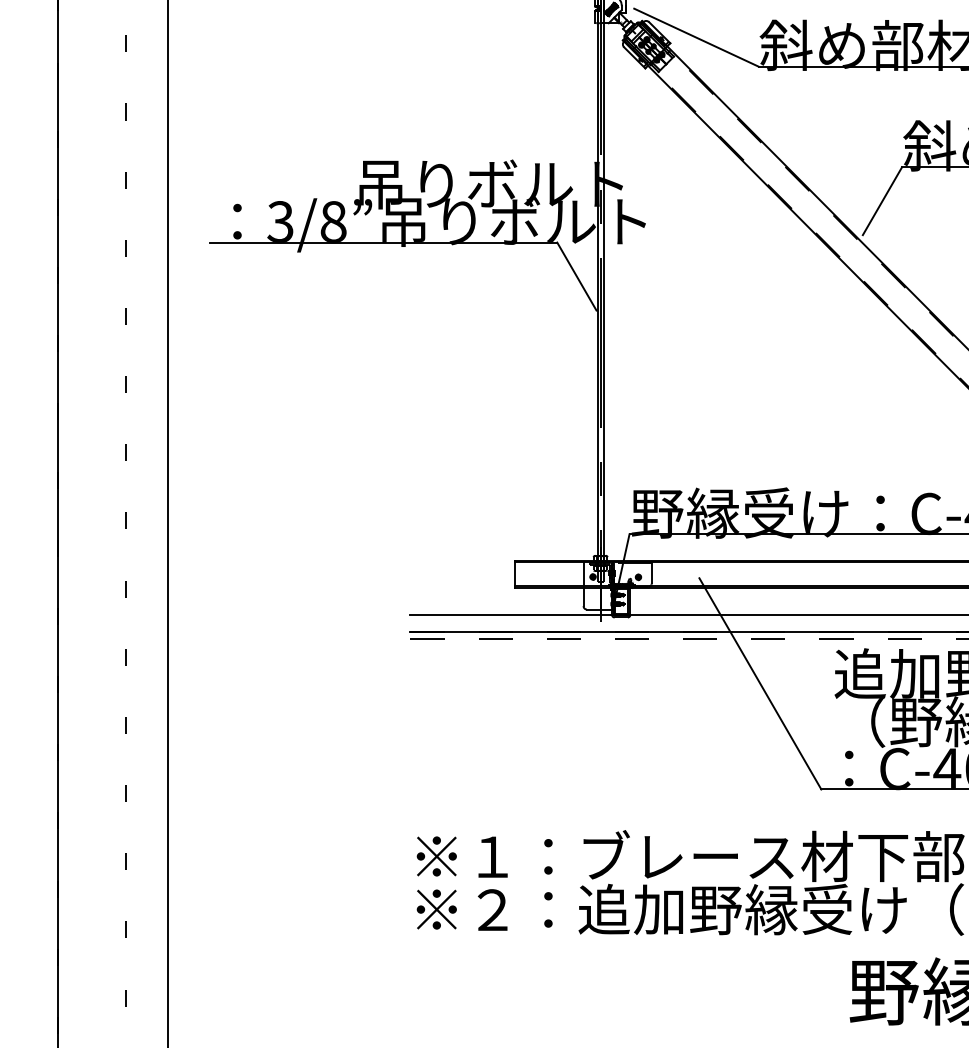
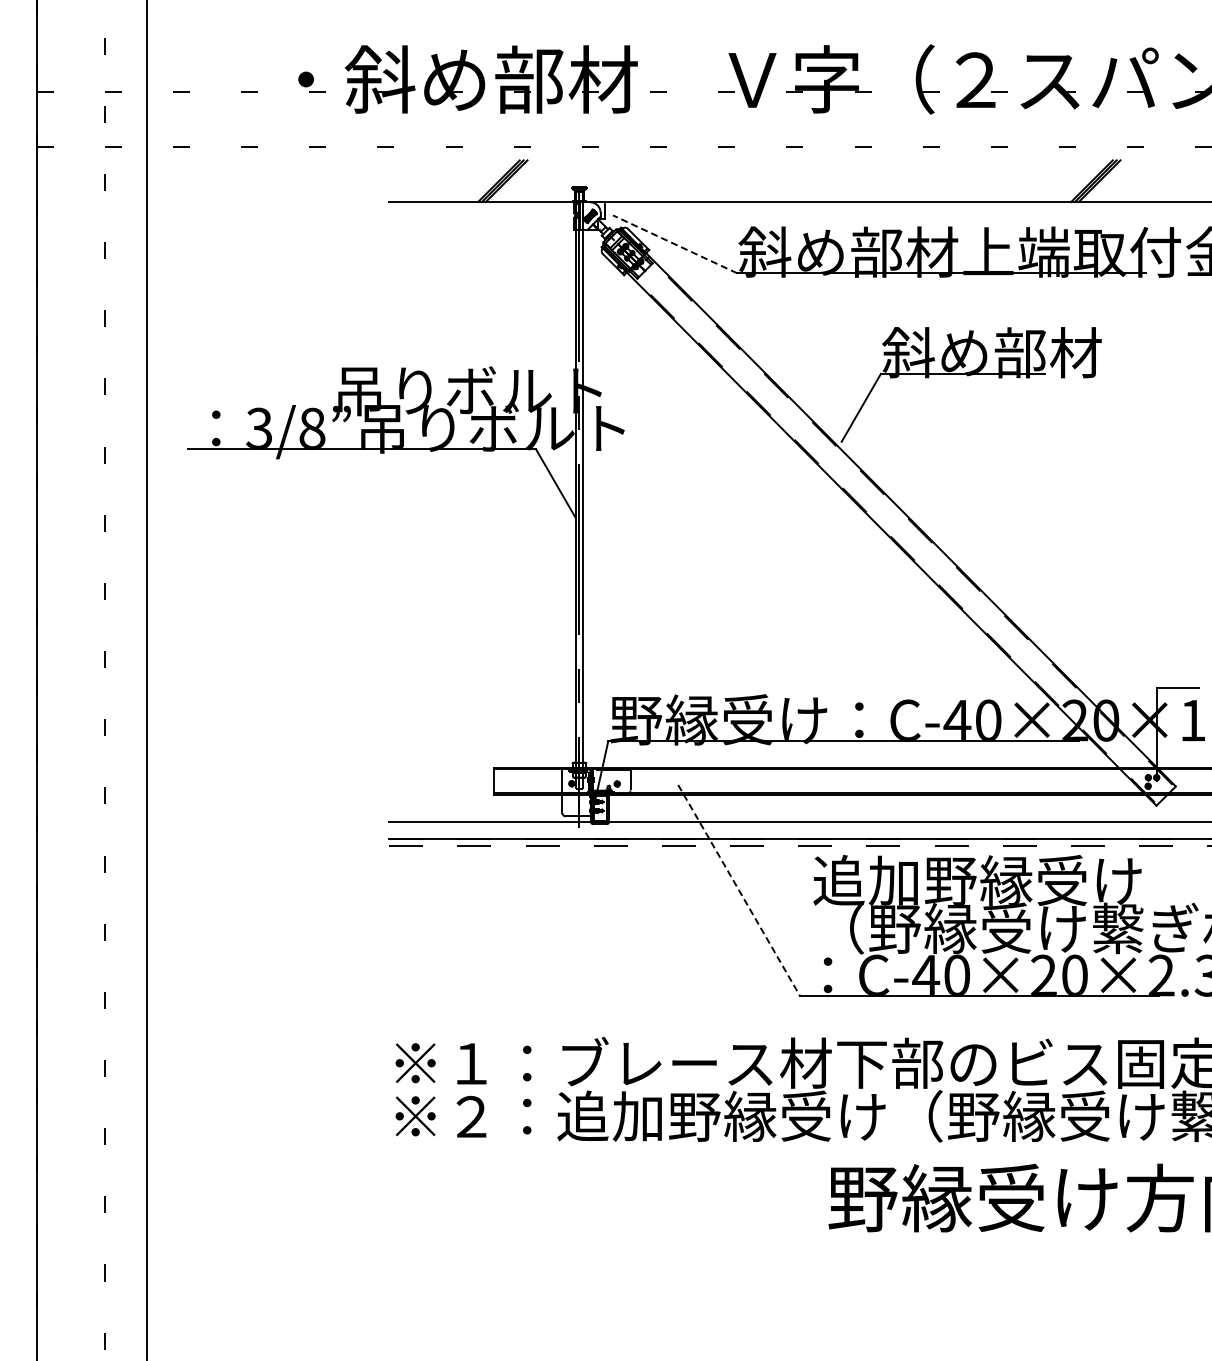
line: (696, 37) -> (675, 244), solid -> dashed
line: (760, 683) -> (739, 890), solid -> dashed

